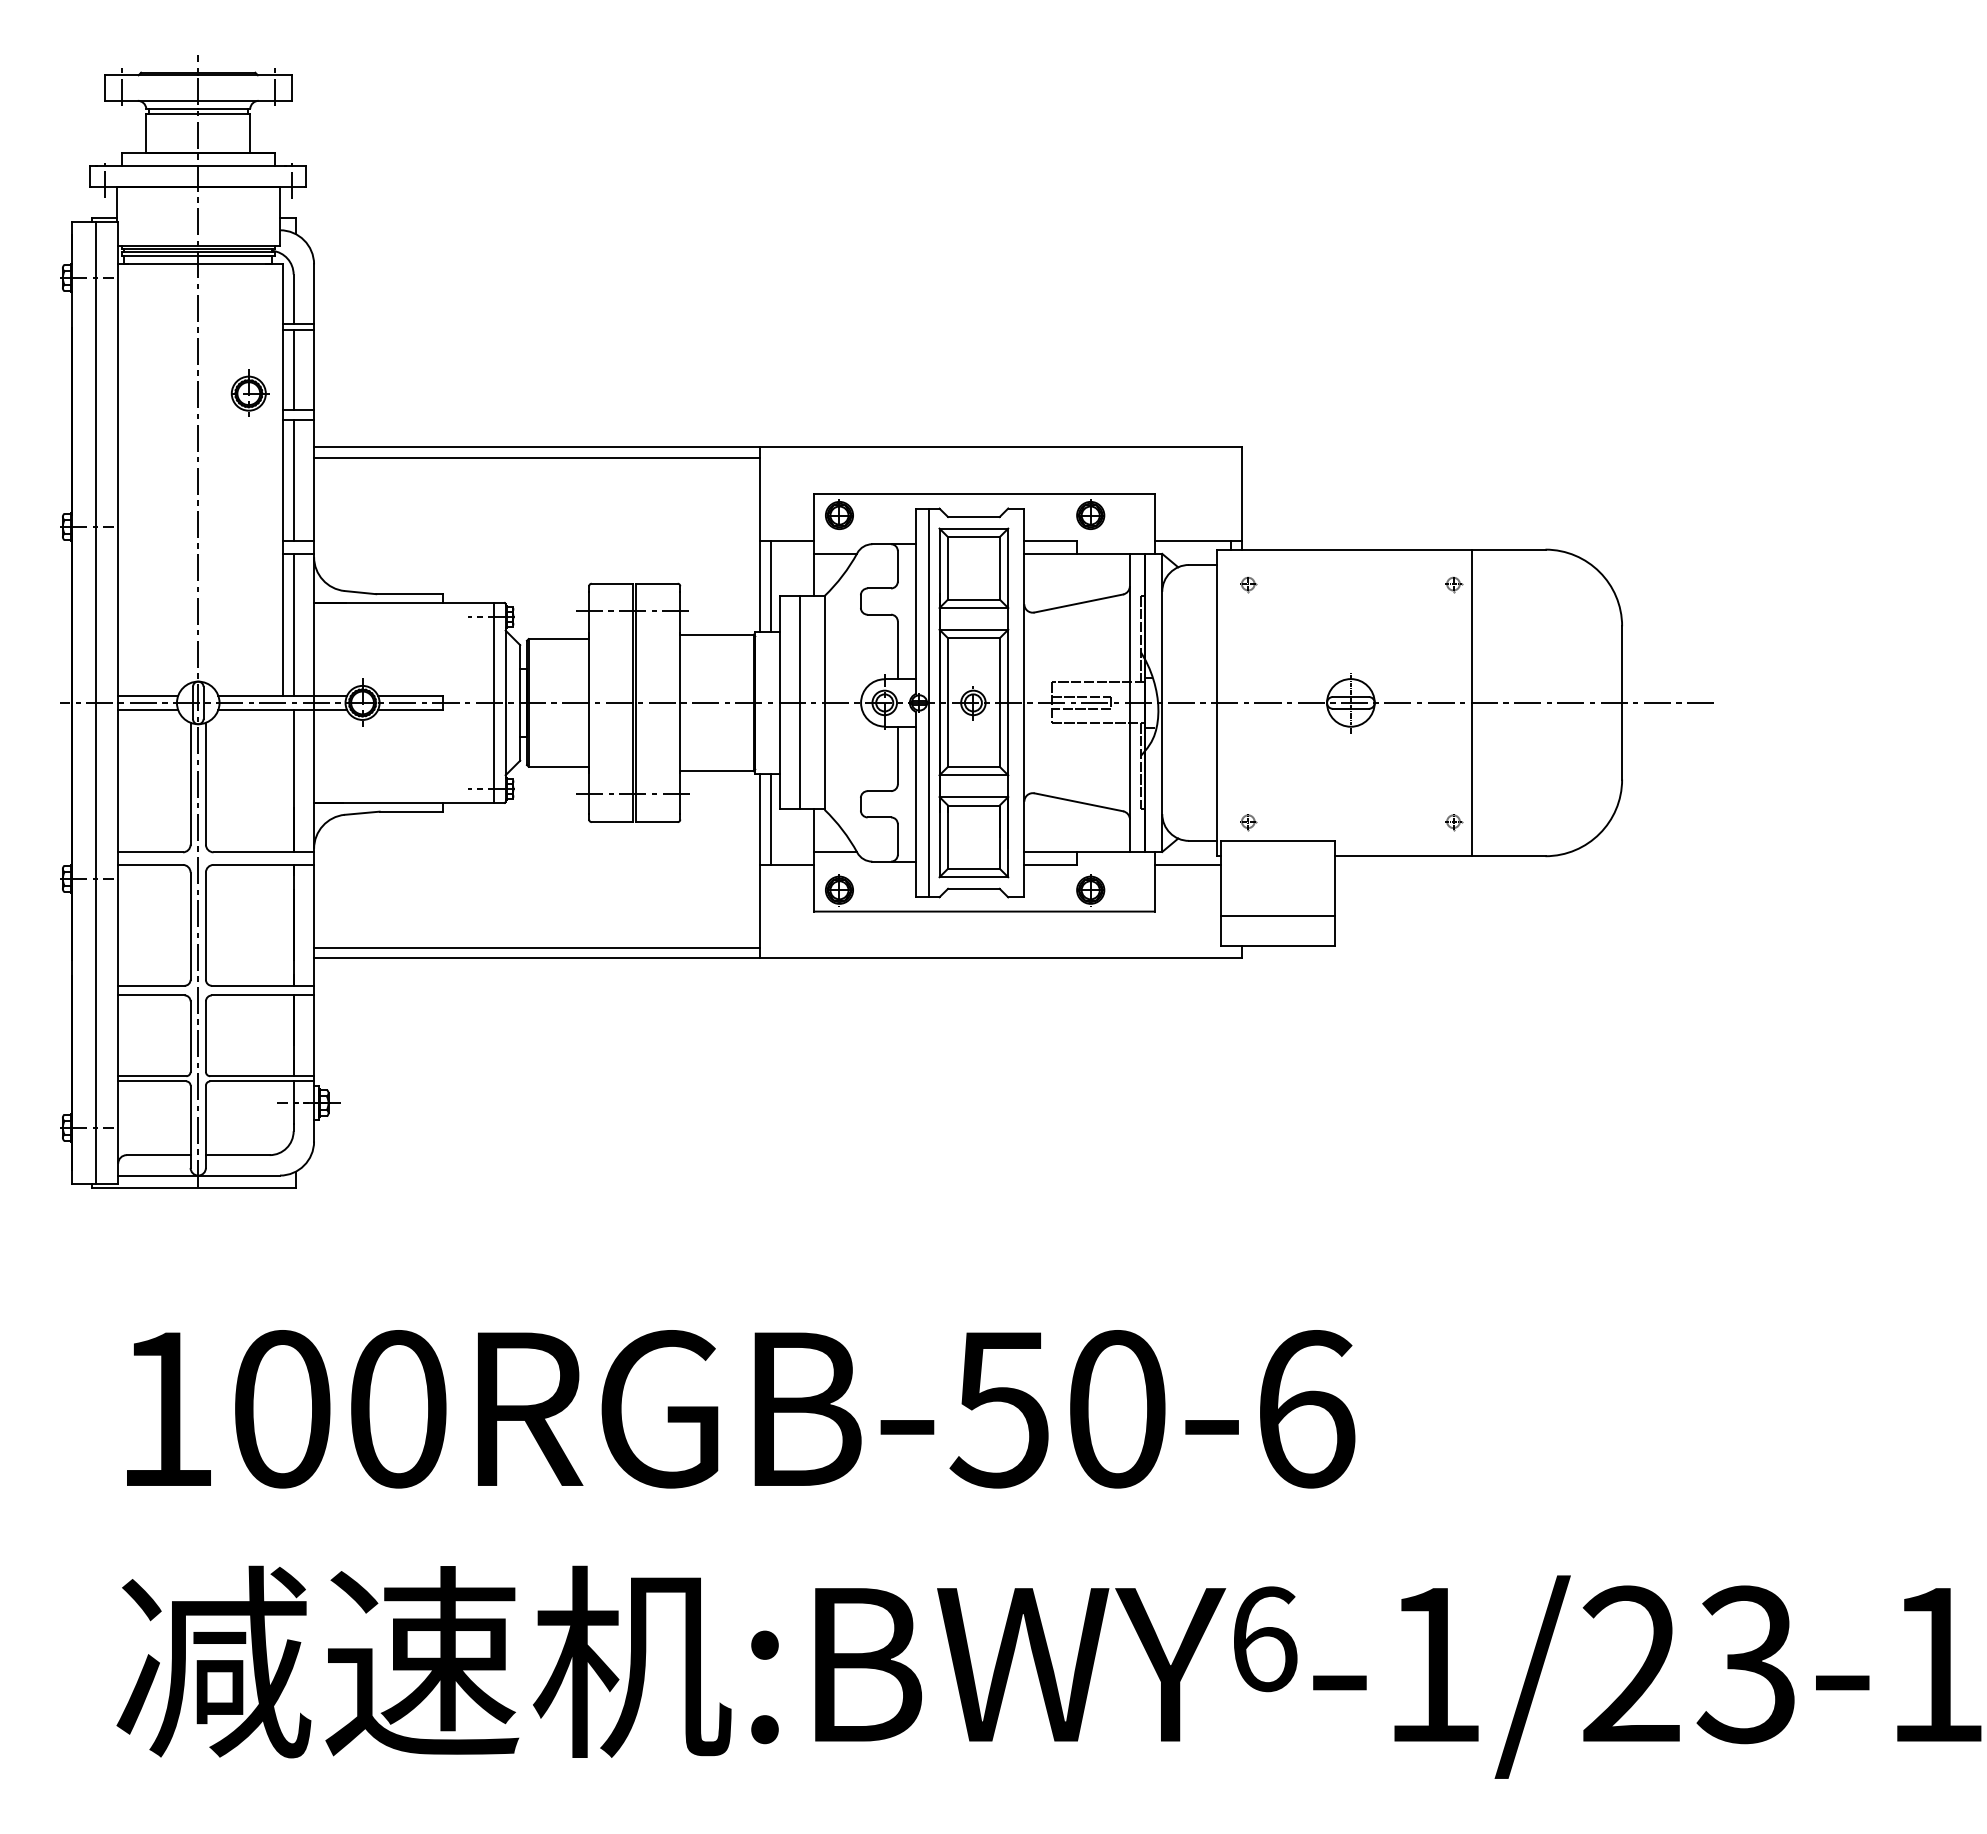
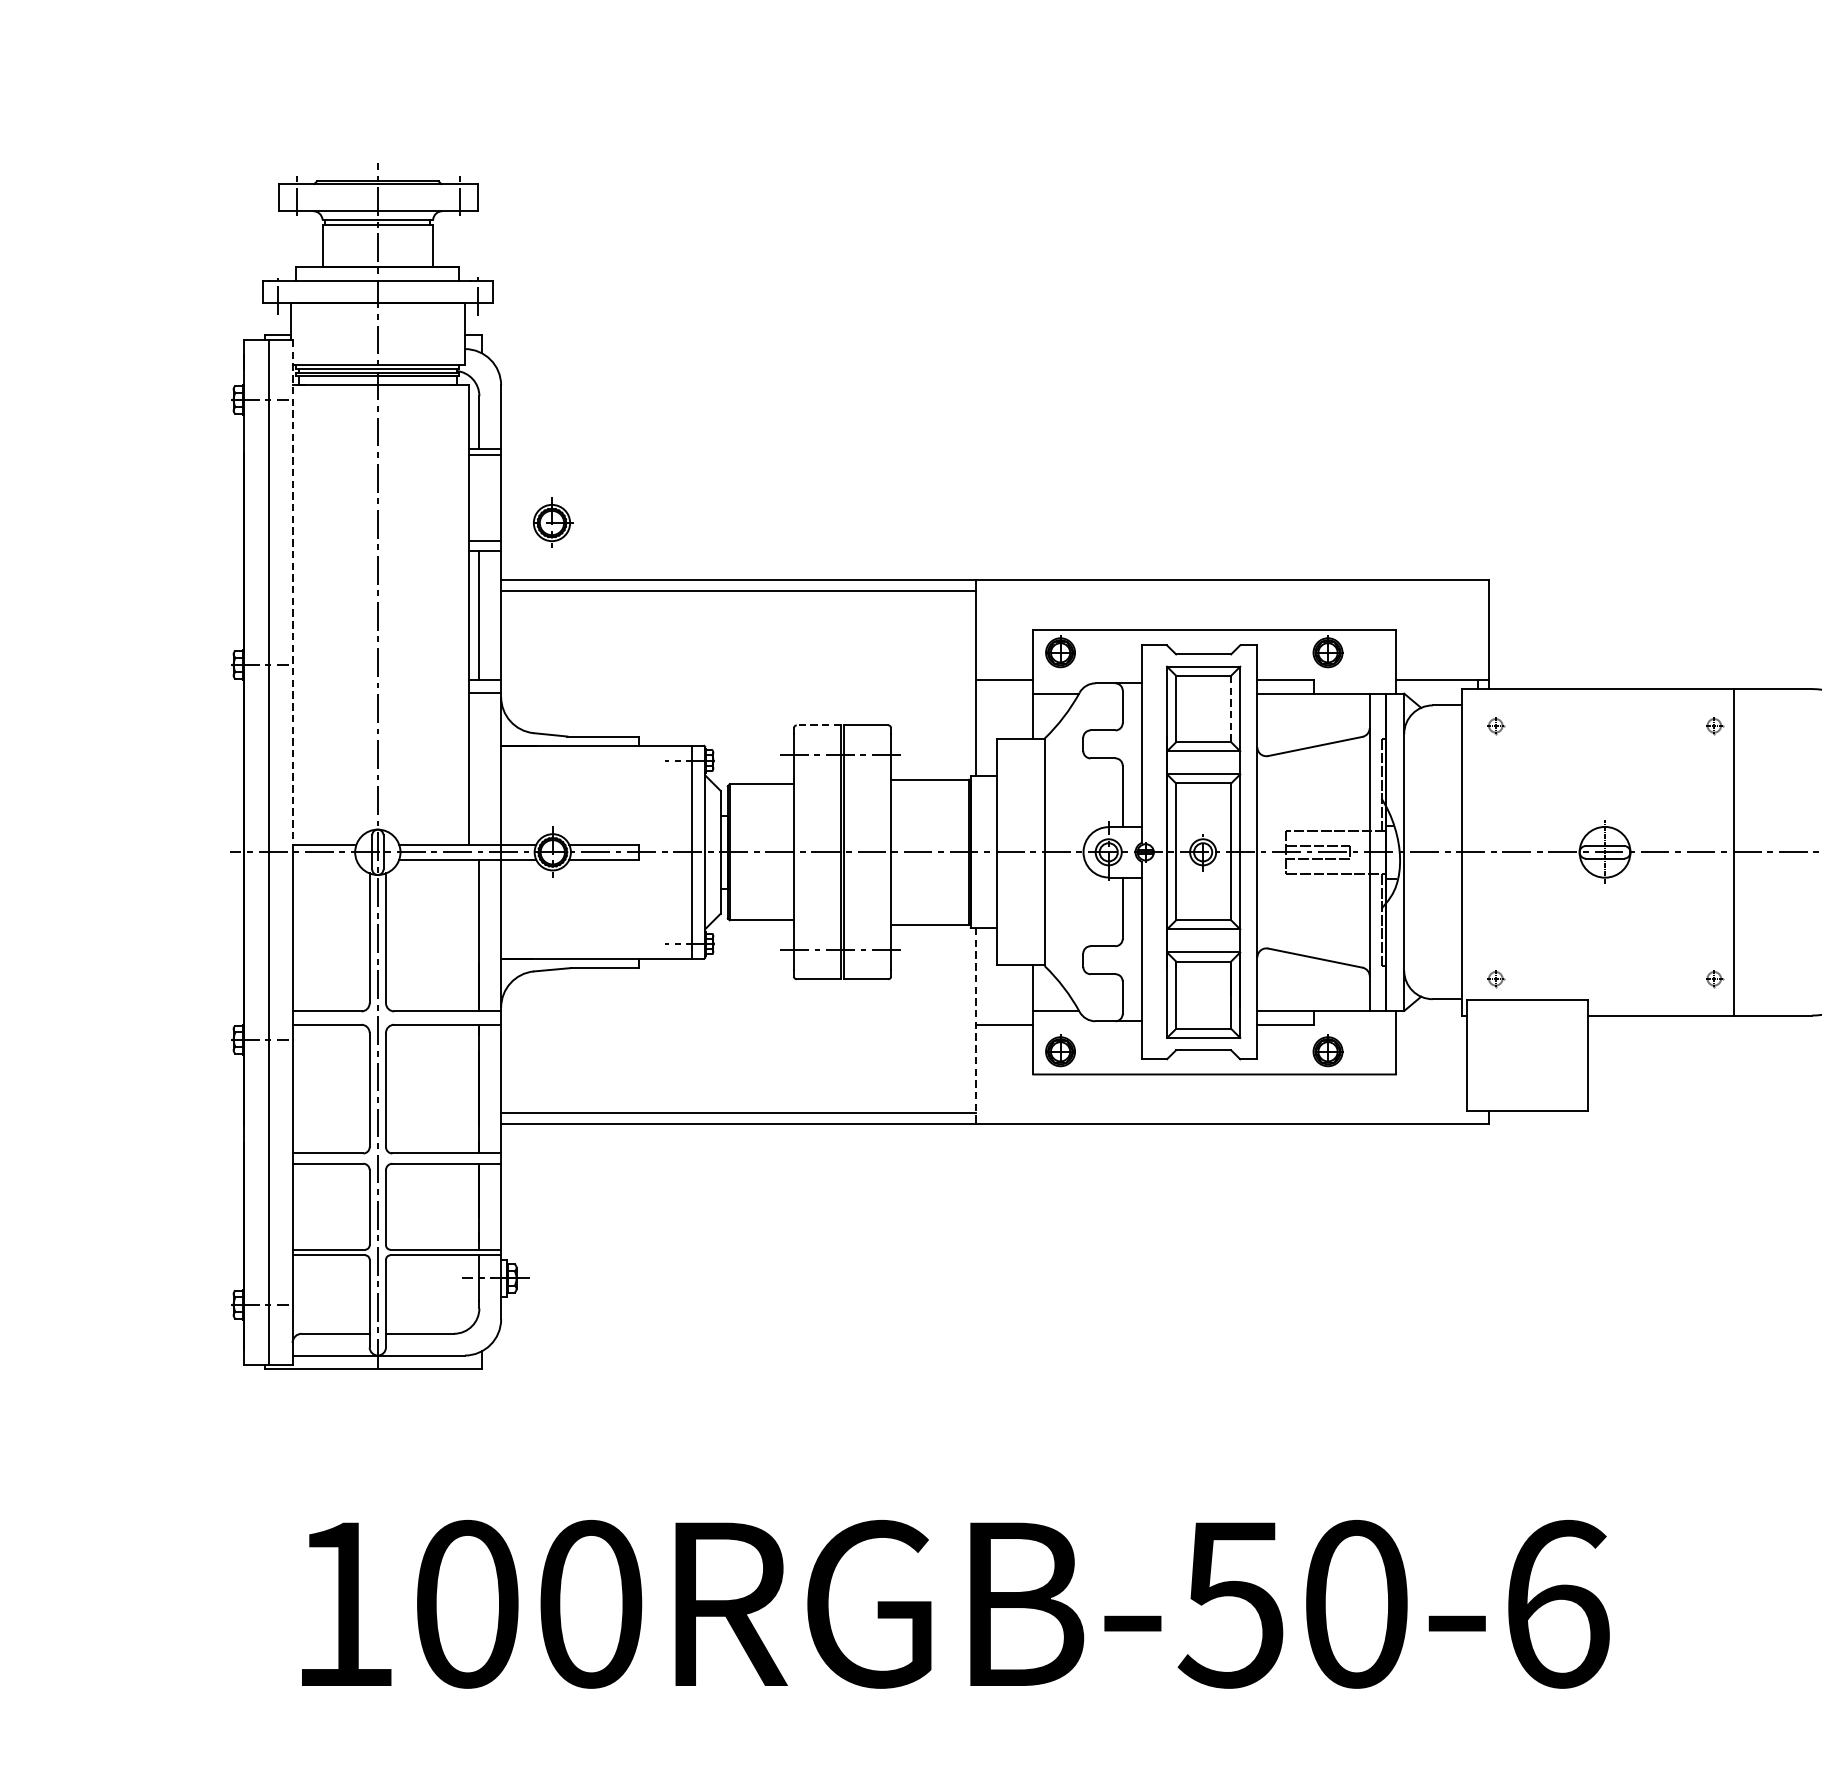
line: (293, 369) -> (479, 497), removed
part: (249, 392) -> (552, 521), moved
line: (118, 462) -> (292, 596), solid -> dashed
line: (999, 568) -> (1230, 709), solid -> dashed
line: (612, 583) -> (818, 725), solid -> dashed
line: (770, 586) -> (987, 728), removed
line: (293, 624) -> (479, 768), removed
line: (800, 702) -> (1019, 851), removed
line: (929, 702) -> (1156, 851), removed
line: (148, 709) -> (324, 859), removed
line: (770, 819) -> (987, 976), removed
line: (1187, 864) -> (1431, 1024), removed
line: (760, 866) -> (976, 1026), solid -> dashed
line: (1277, 916) -> (1526, 1079), removed

